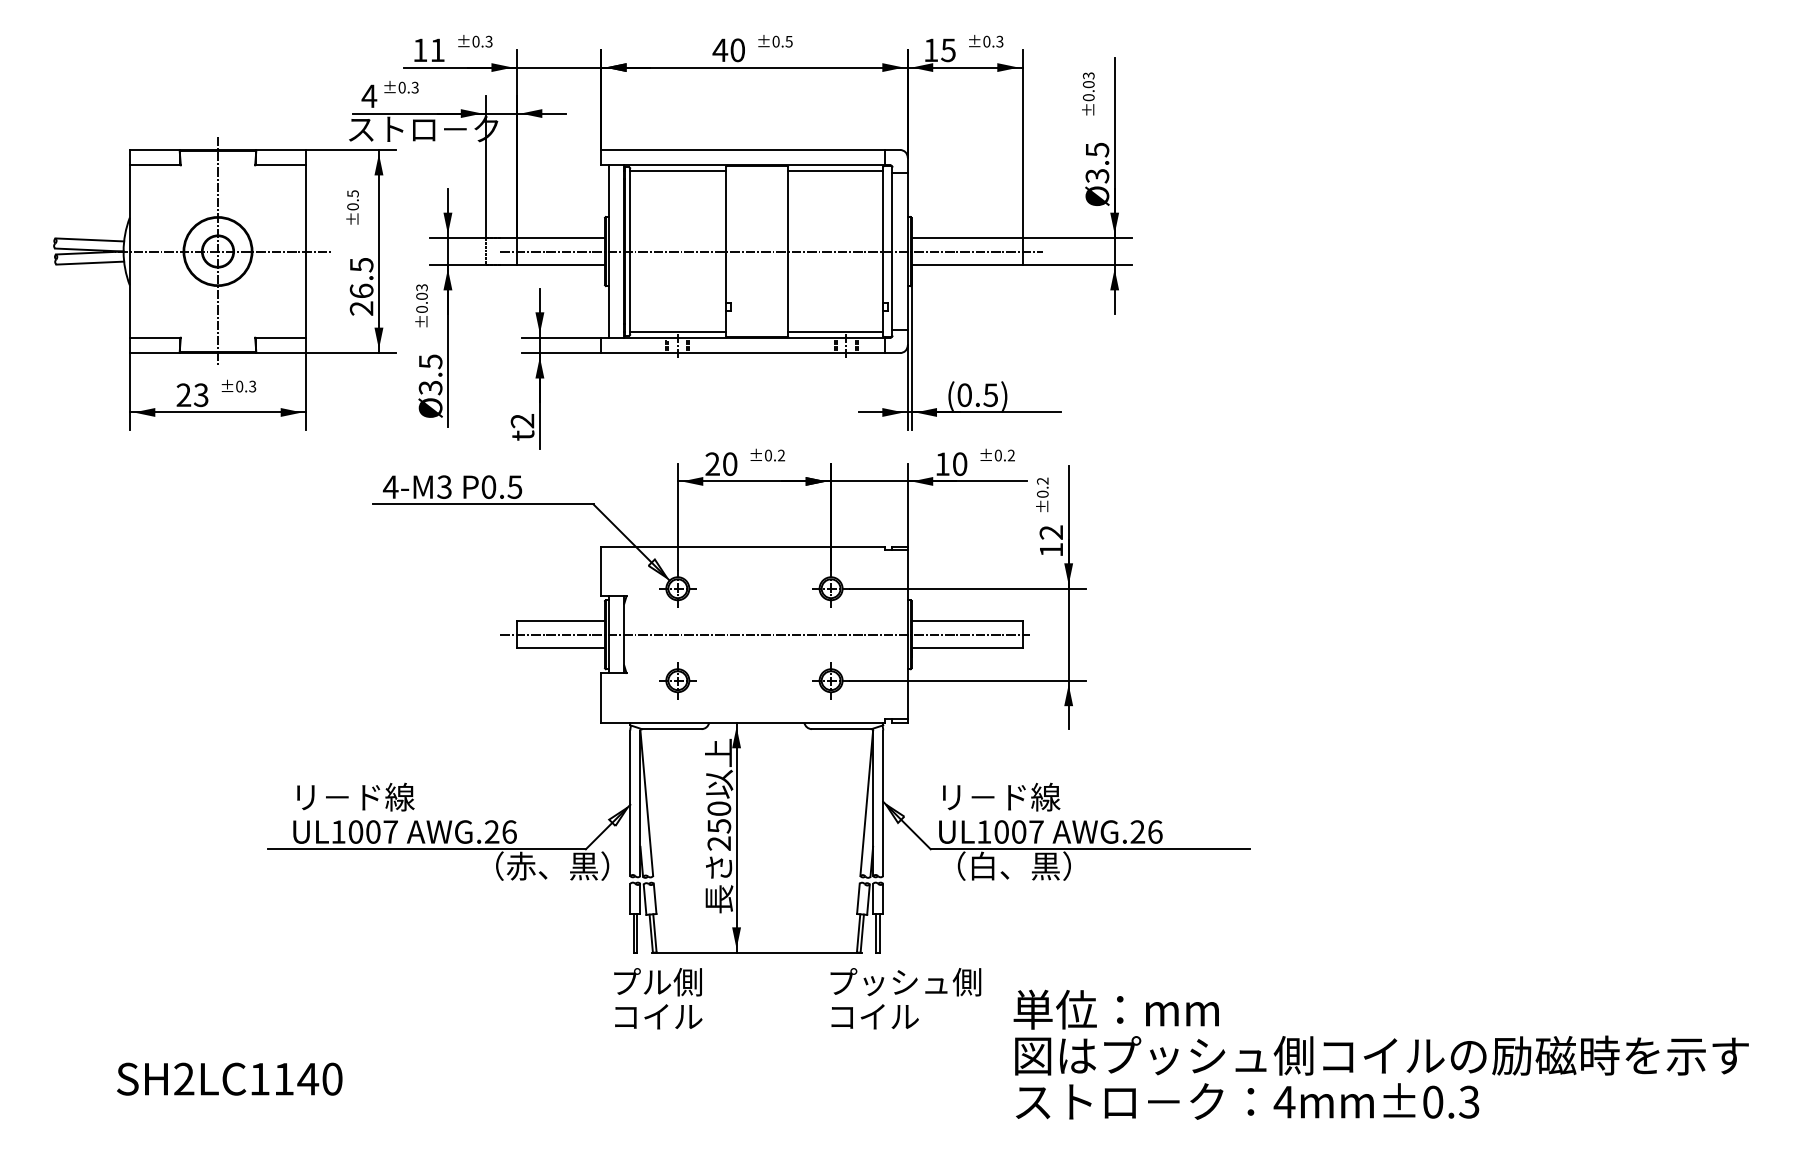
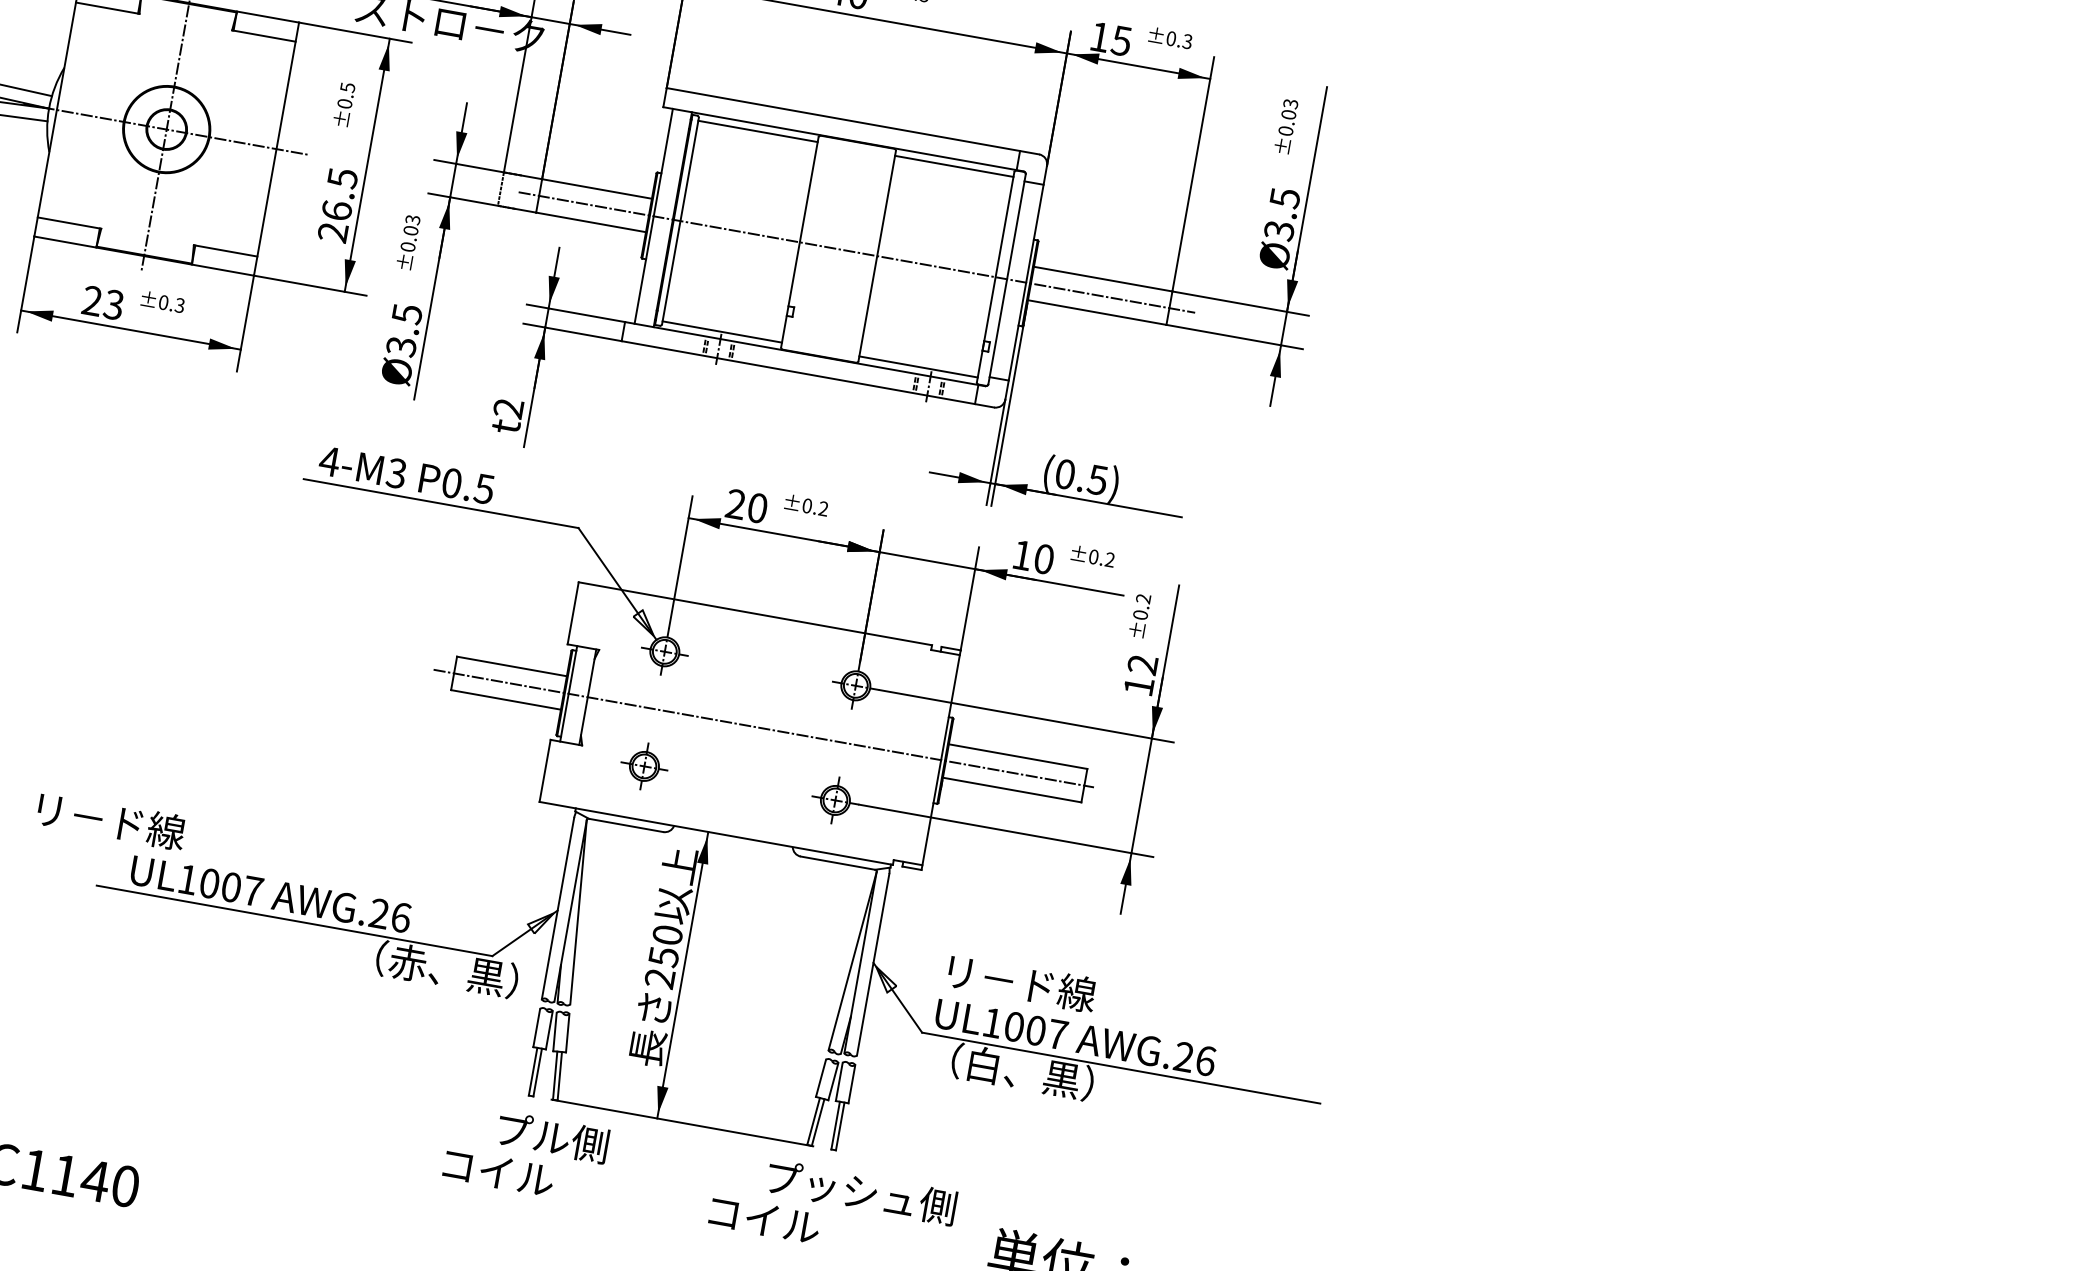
text: (355, 796) -> (111, 820), moved
text: (658, 1016) -> (498, 1172), moved
text: (874, 1016) -> (763, 1219), moved

